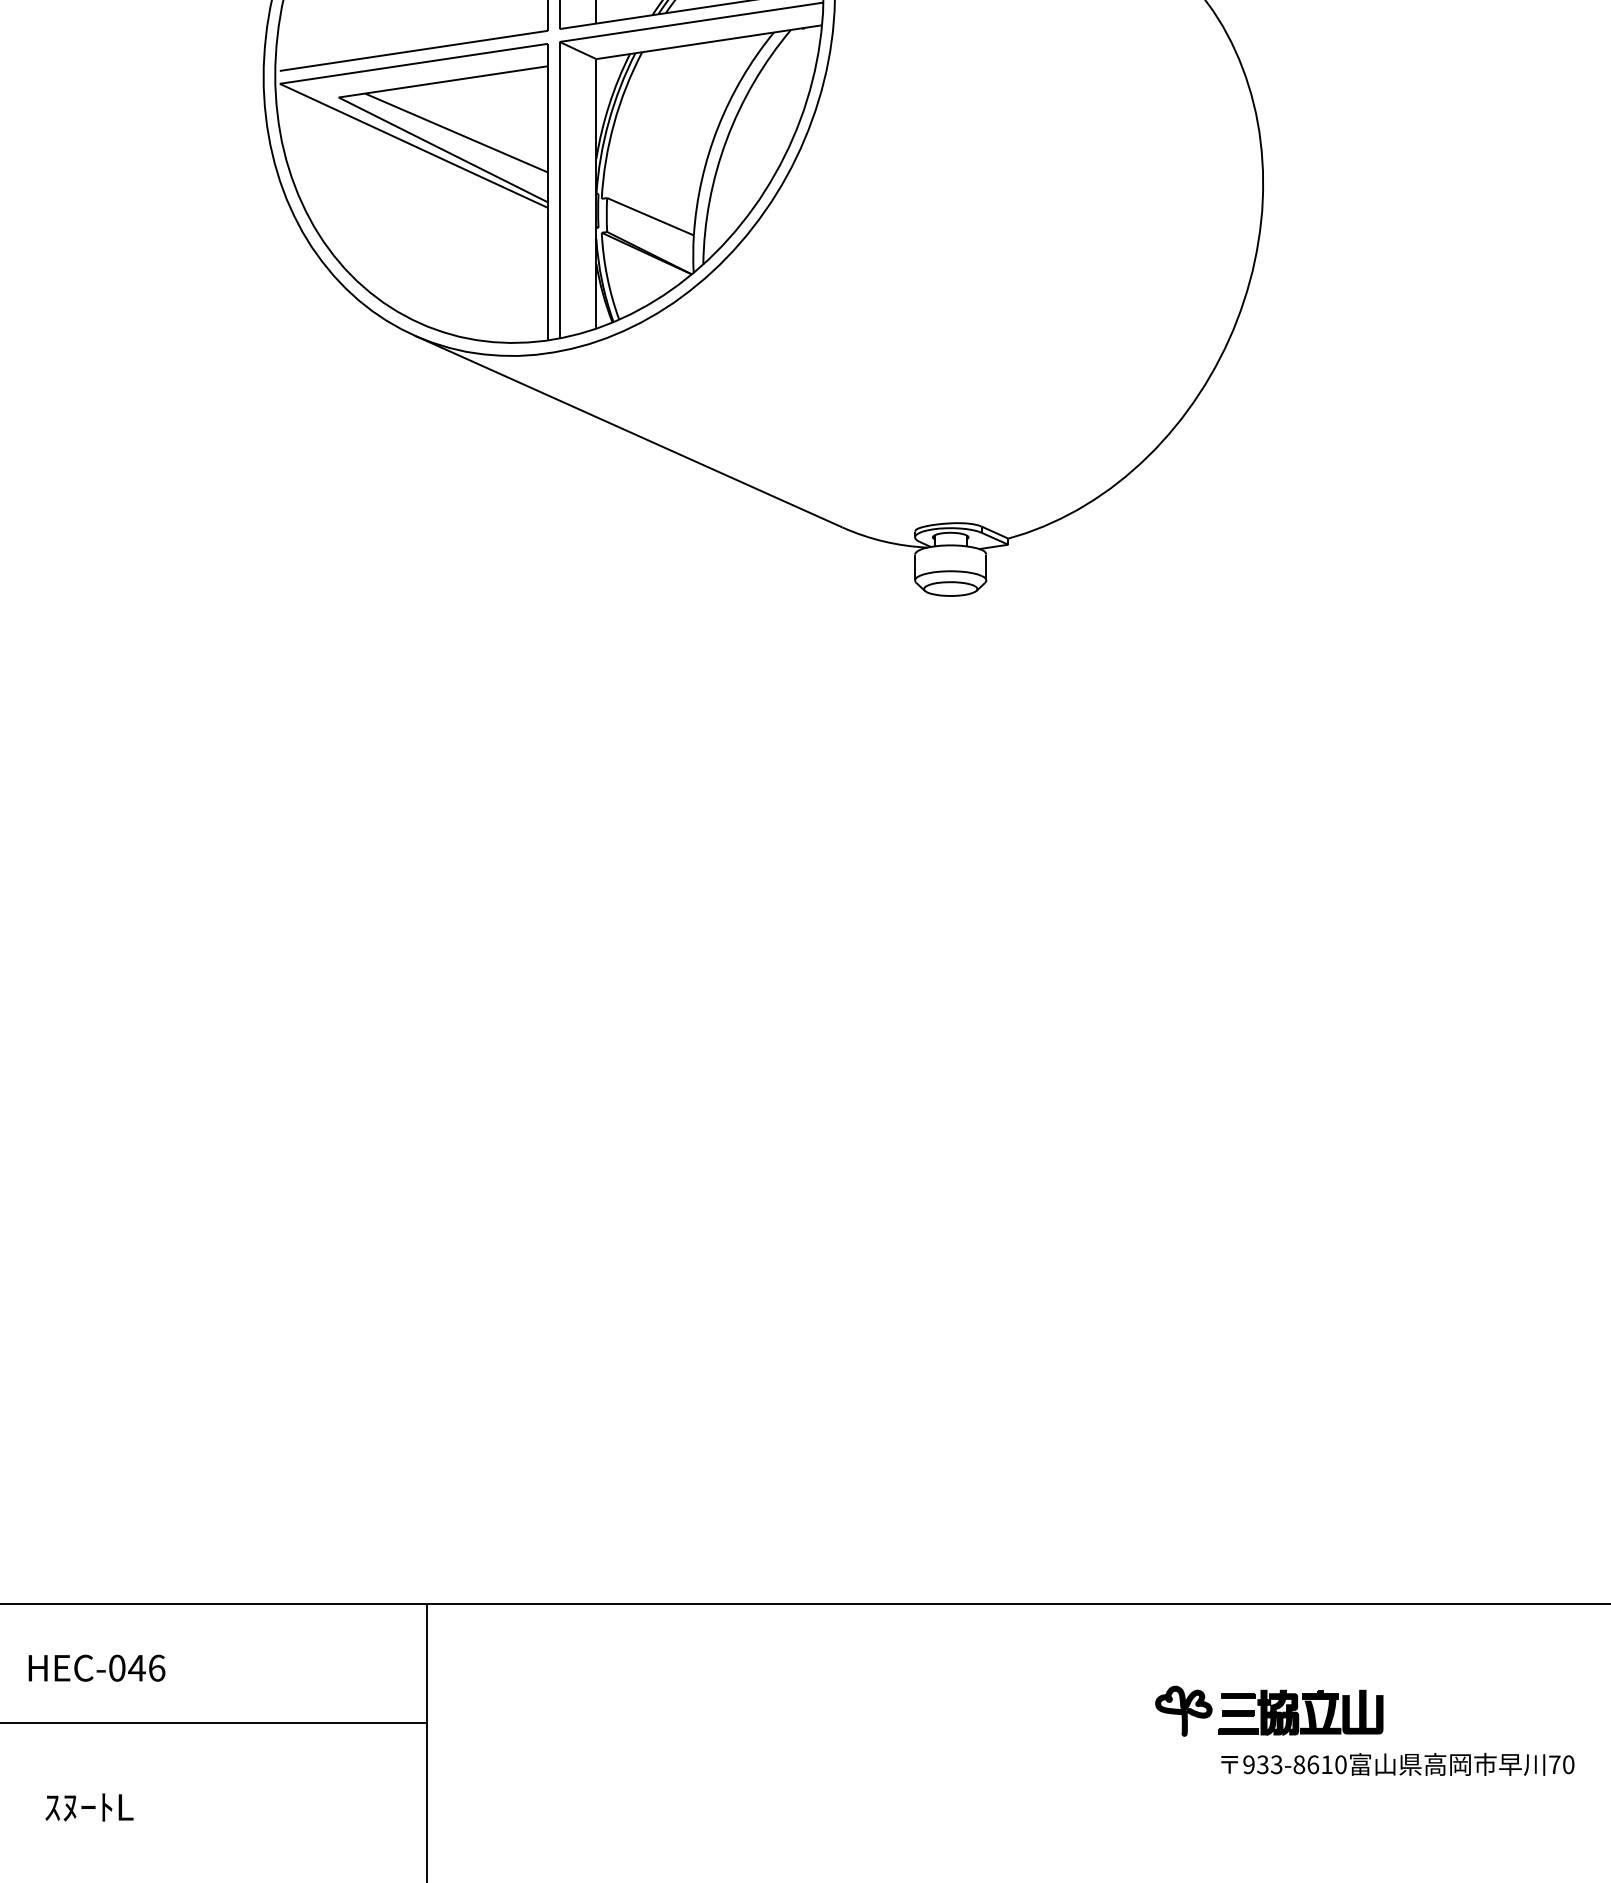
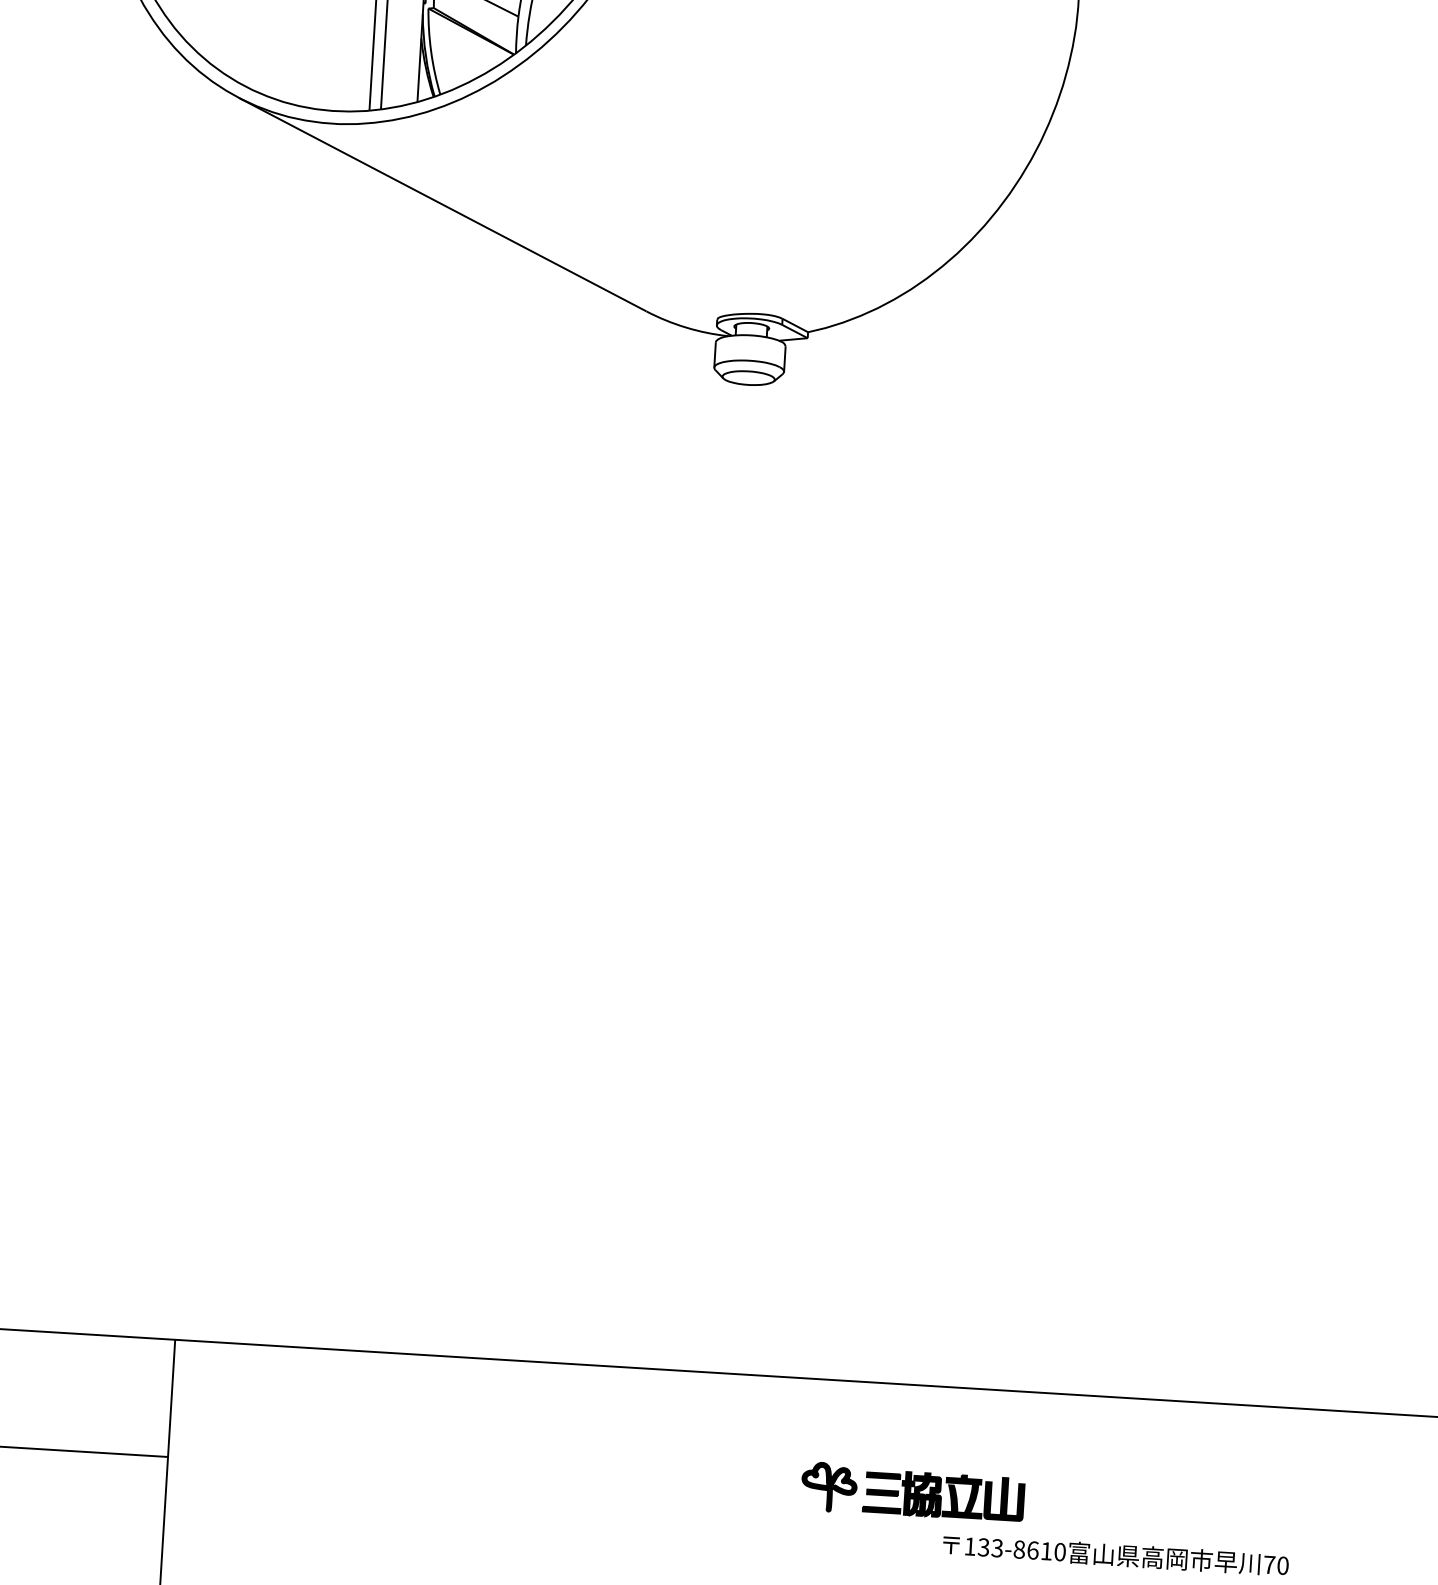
part: (1269, 1710) -> (913, 1491), moved
text: (1248, 1764) -> (969, 1546), 933-8610 -> 133-8610

